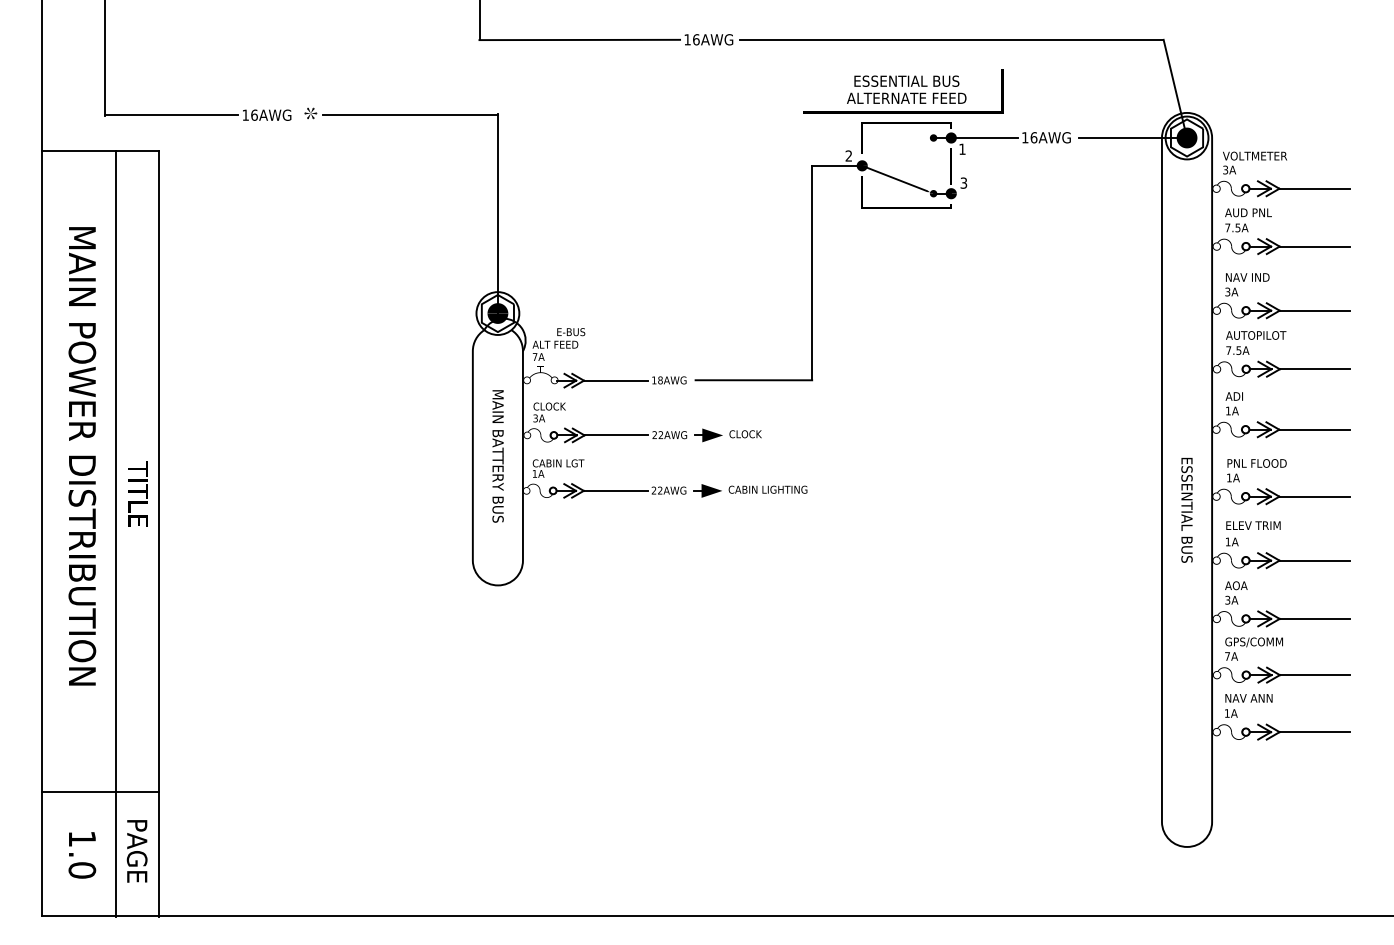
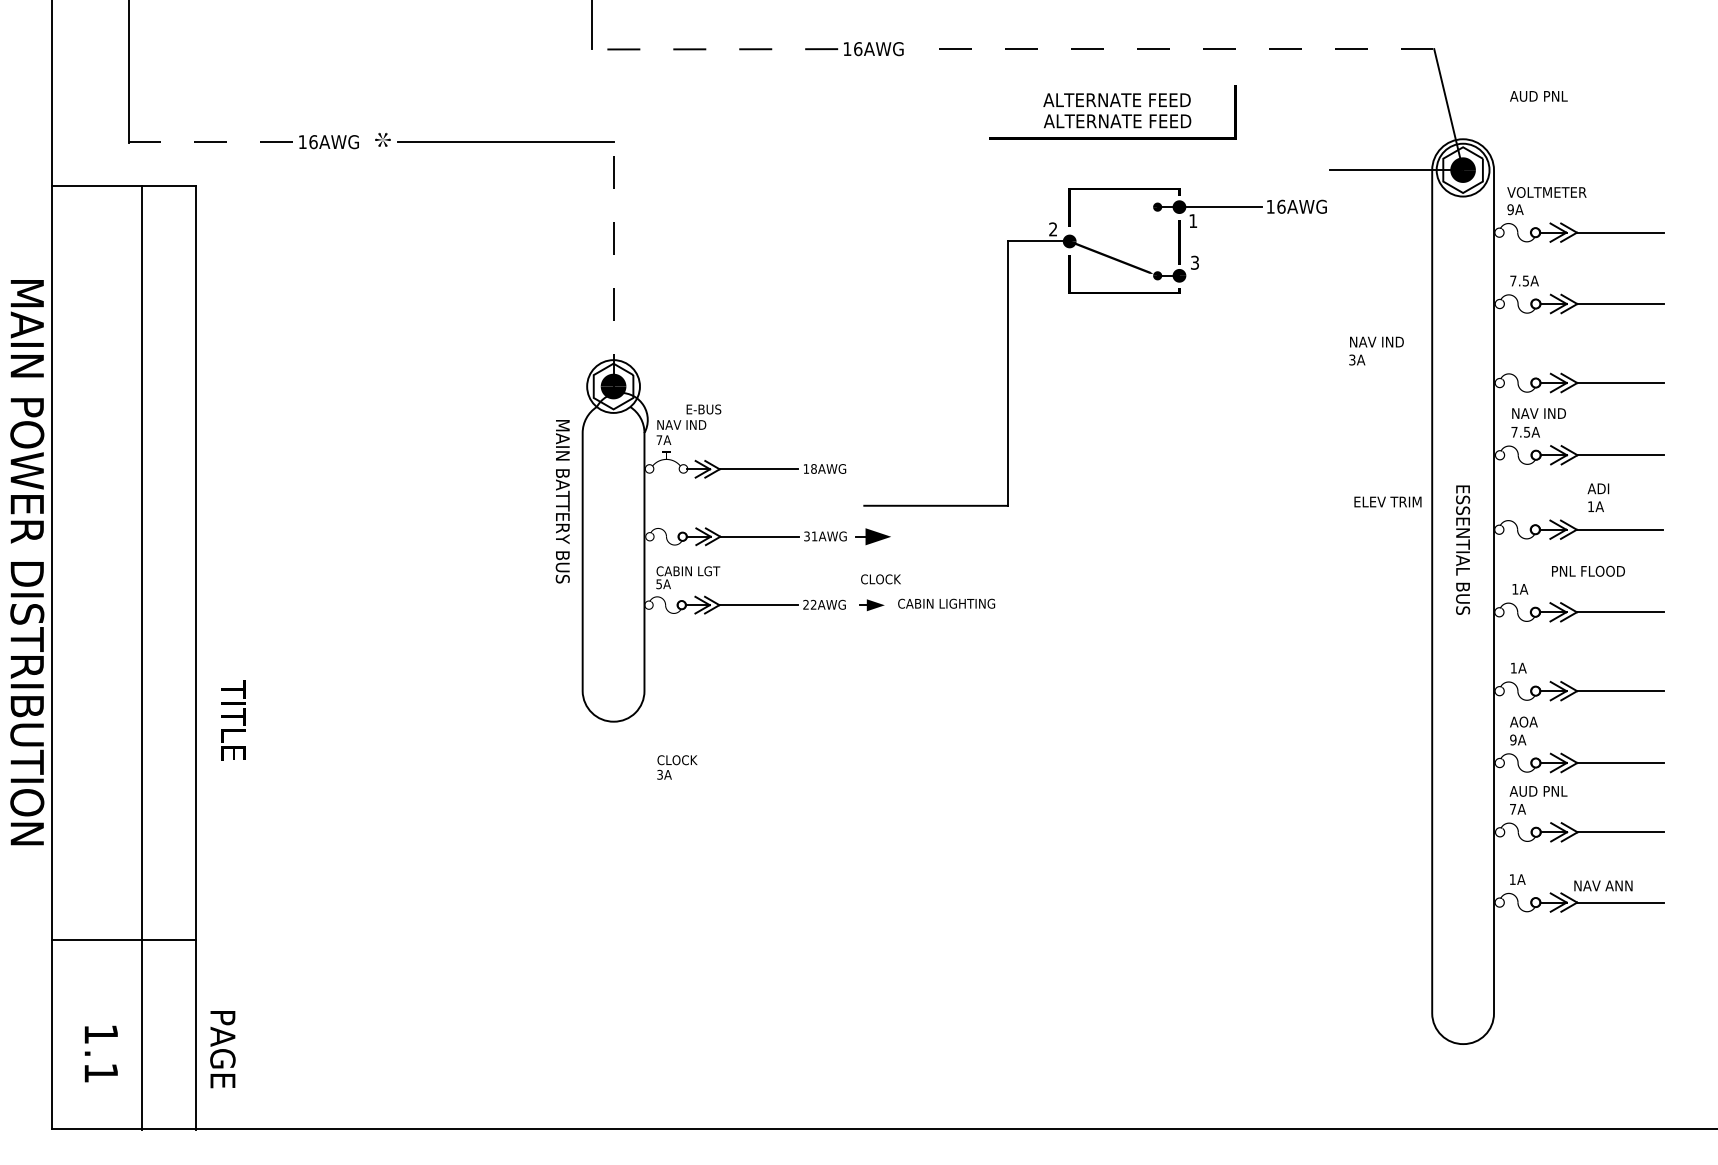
line: (579, 40) -> (714, 49), solid -> dashed
line: (950, 40) -> (1171, 49), solid -> dashed
text: (905, 81) -> (1116, 100), ESSENTIAL BUS -> ALTERNATE FEED
line: (171, 114) -> (211, 141), solid -> dashed
text: (1225, 169) -> (1510, 209), 3A -> 9A
part: (882, 208) -> (1094, 293), moved
line: (497, 212) -> (613, 262), solid -> dashed
text: (1248, 212) -> (1538, 96), moved
text: (1247, 284) -> (1376, 350), moved
text: (1256, 335) -> (1548, 413), AUTOPILOT -> NAV IND
text: (555, 344) -> (684, 424), ALT FEED -> NAV IND
text: (1234, 403) -> (1598, 497), moved
text: (549, 412) -> (677, 767), moved
text: (745, 434) -> (880, 579), moved
text: (657, 435) -> (810, 536), 22AWG -> 31AWG
text: (82, 456) -> (27, 562), moved
text: (497, 456) -> (562, 501), moved
text: (1257, 462) -> (1588, 570), moved
text: (534, 474) -> (658, 584), 1A -> 5A
part: (707, 491) -> (871, 605), size x0.7
text: (138, 494) -> (233, 720), moved
text: (1187, 509) -> (1463, 549), moved
text: (1253, 525) -> (1387, 501), moved
text: (1227, 599) -> (1513, 739), 3A -> 9A
text: (1253, 642) -> (1545, 791), GPS/COMM -> AUD PNL
text: (1249, 698) -> (1603, 885), moved
line: (100, 792) -> (123, 939), moved
text: (136, 851) -> (222, 1049), moved
text: (82, 869) -> (101, 1072), 1.0 -> 1.1

